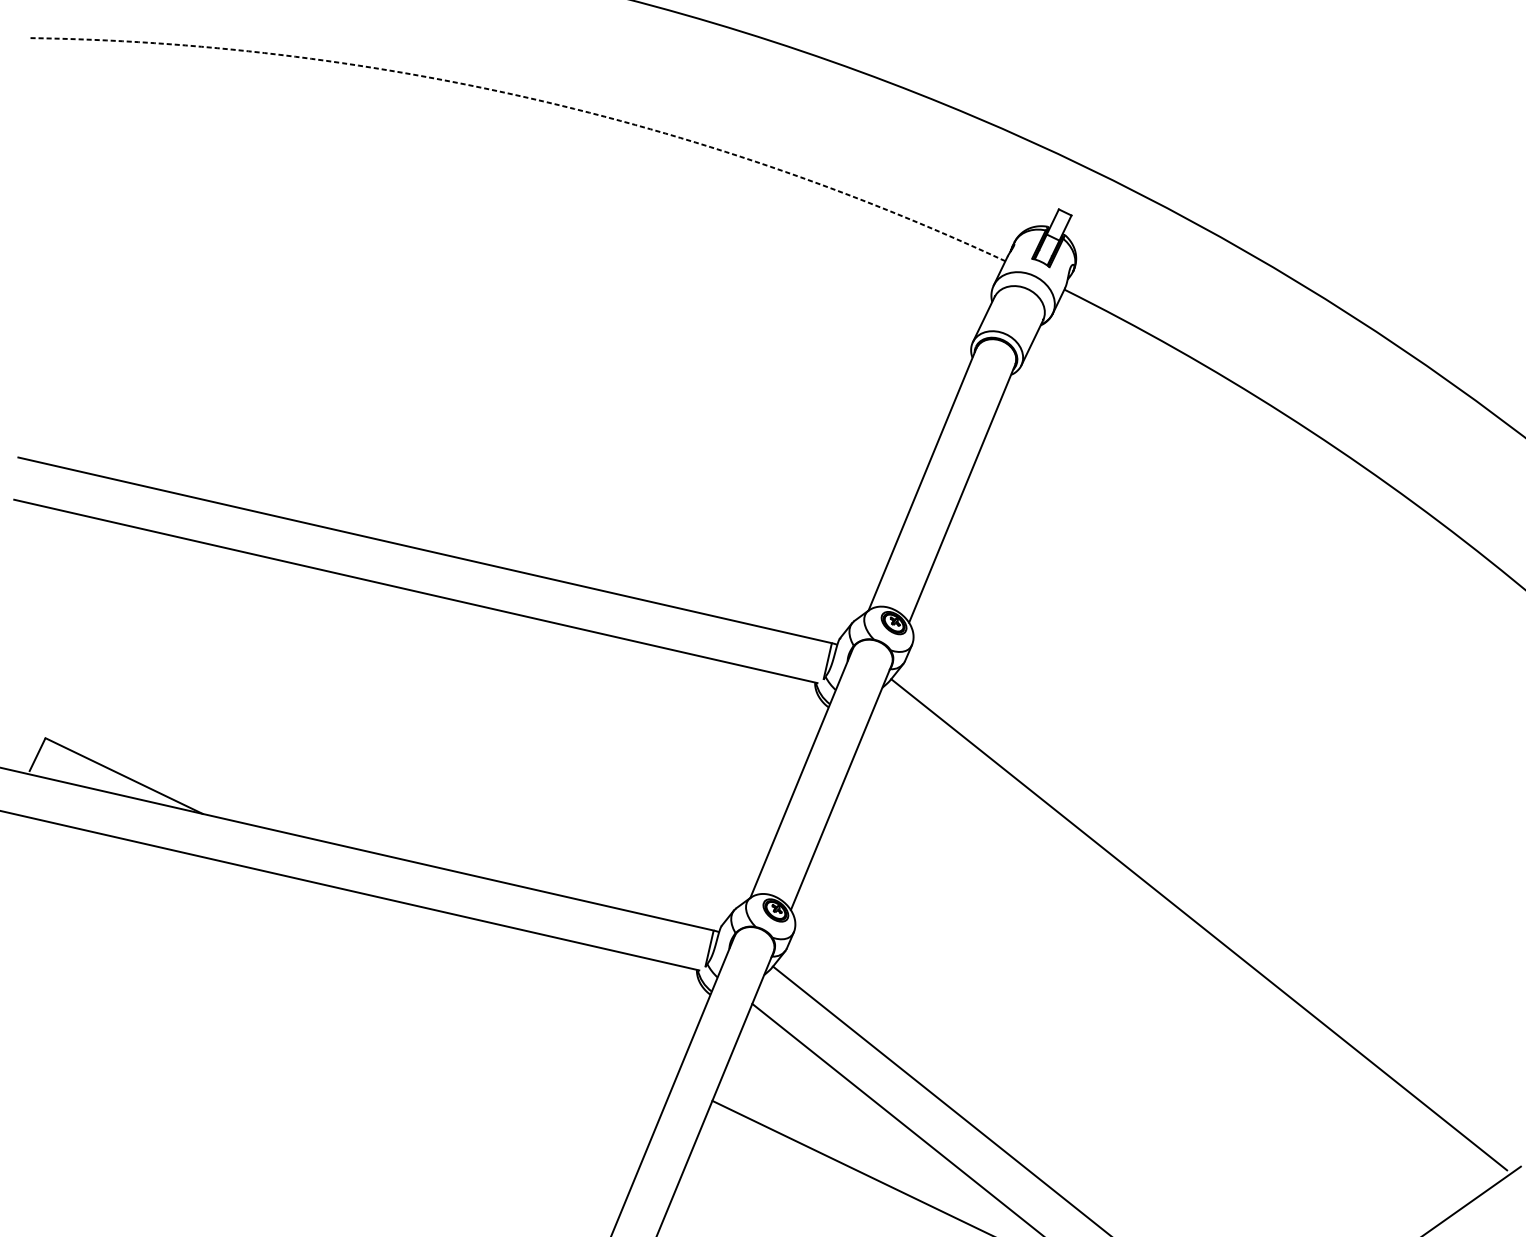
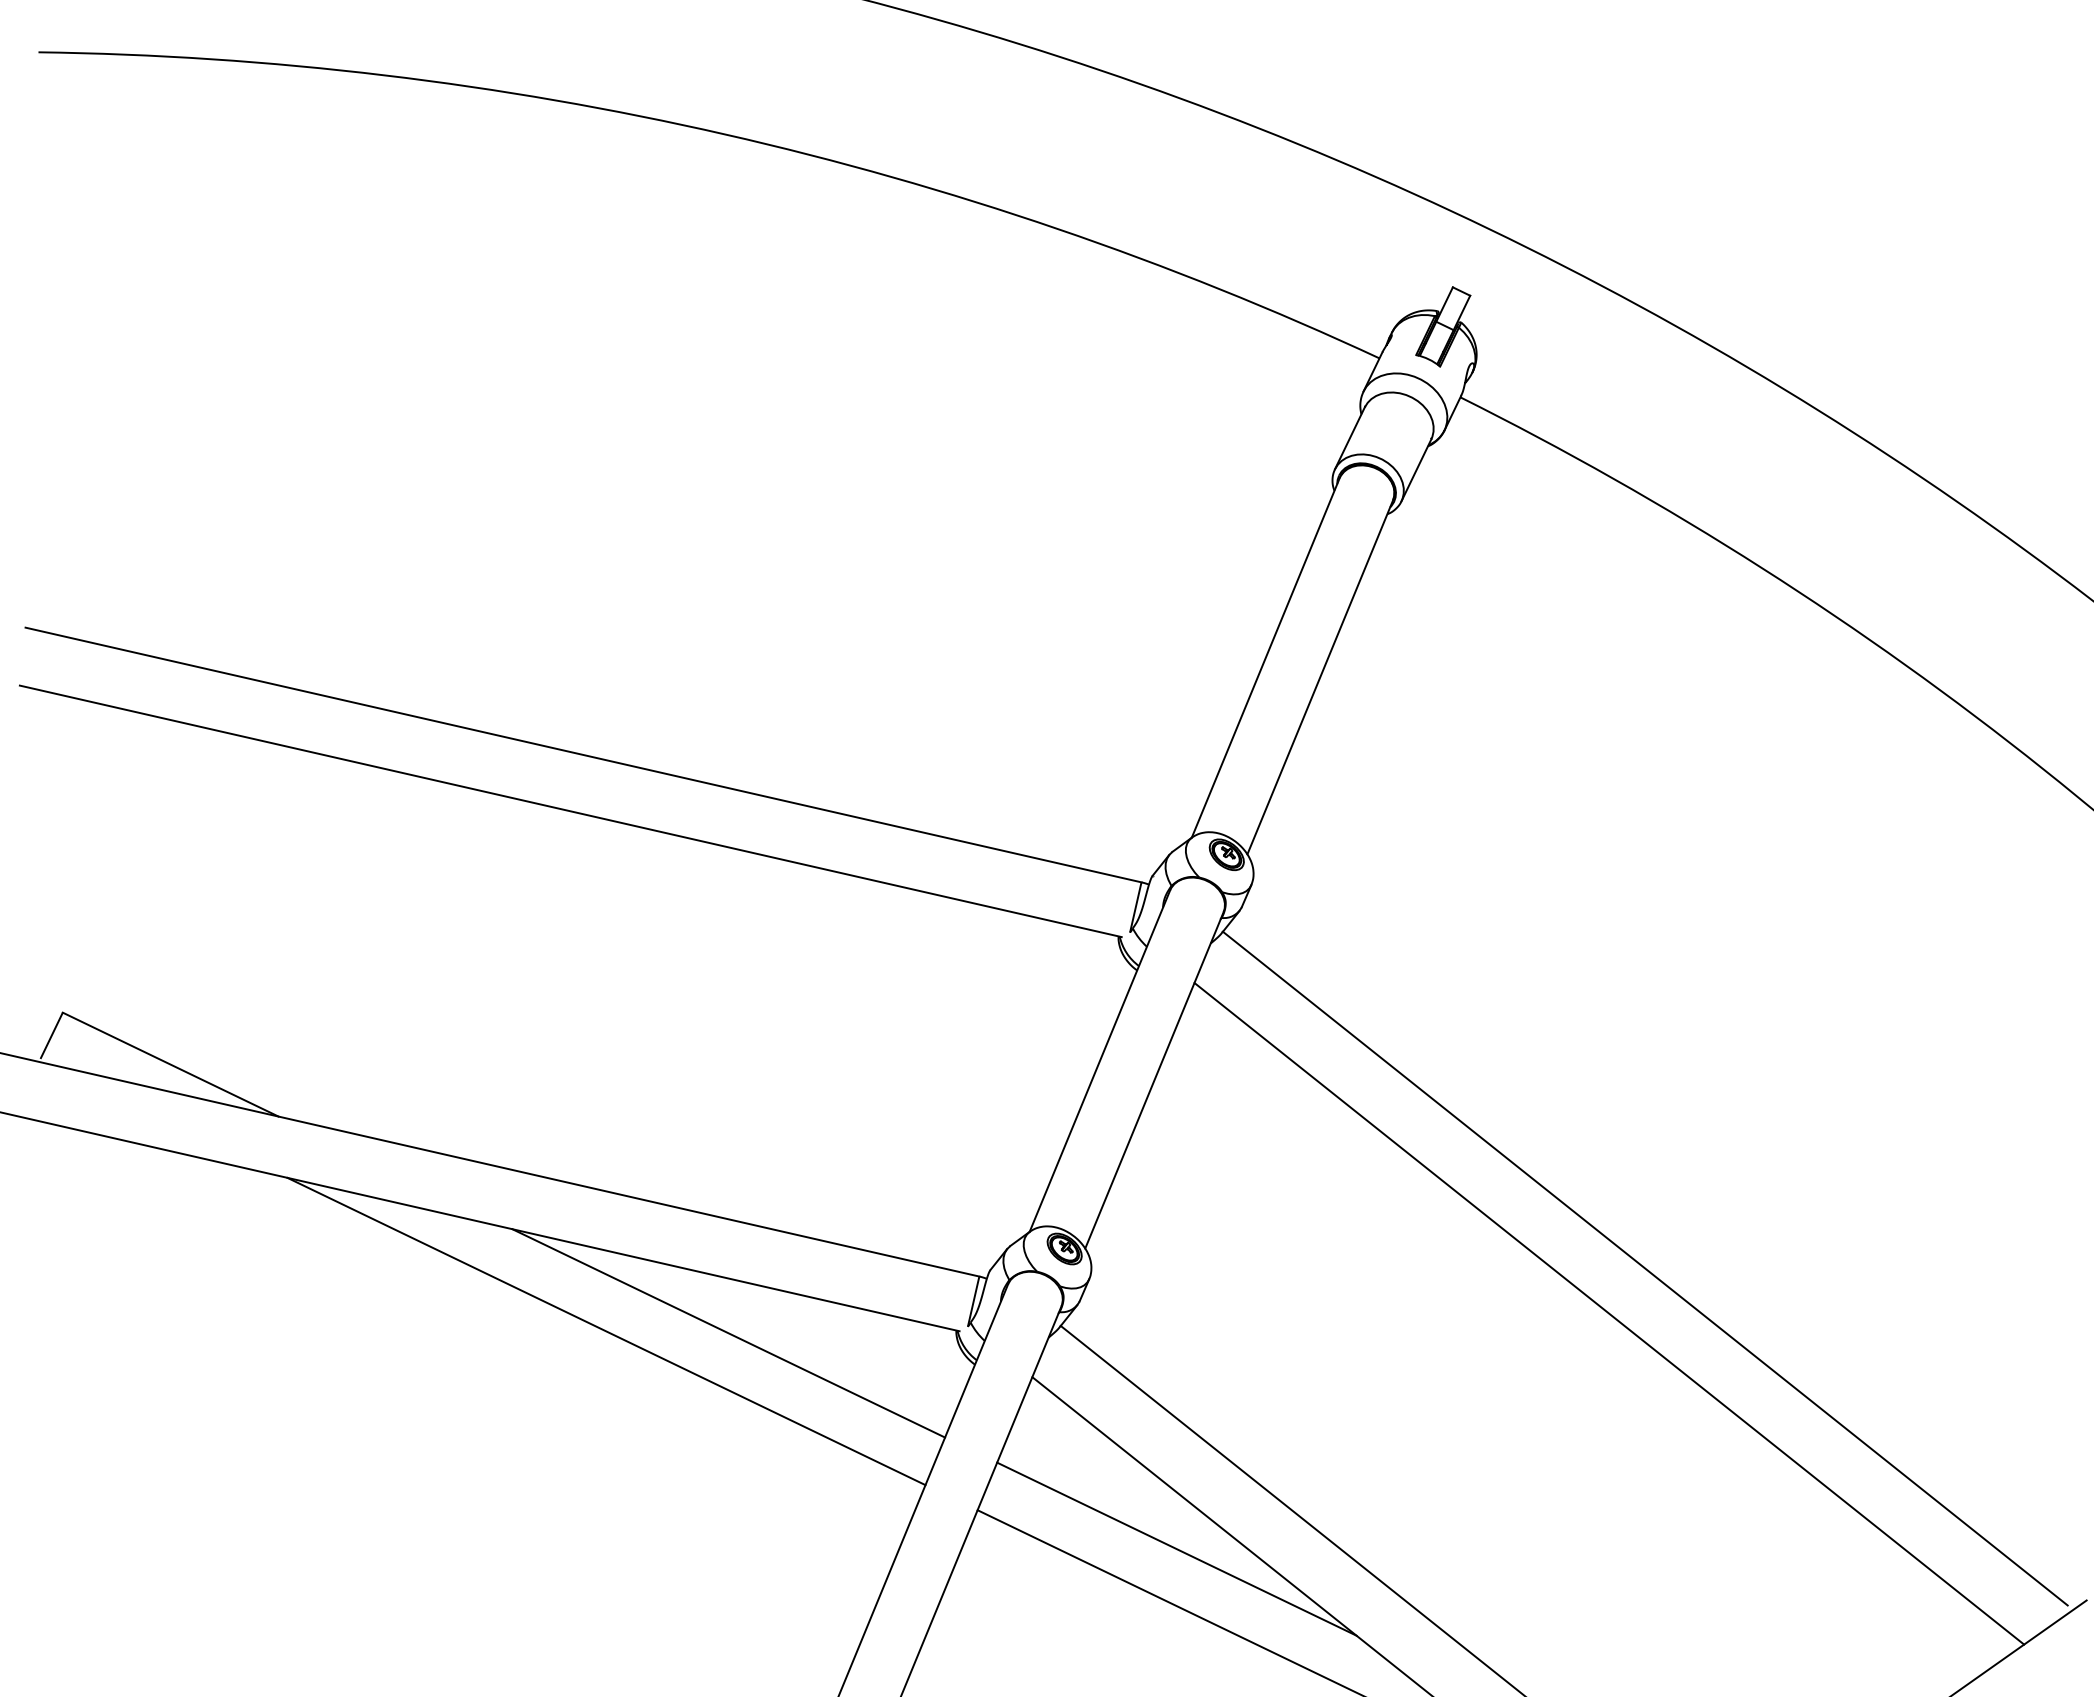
arc: (528, 97) -> (725, 134), dashed -> solid
line: (1173, 957) -> (1609, 1313), added
line: (441, 970) -> (606, 1331), added
line: (530, 972) -> (728, 1333), added
line: (857, 1128) -> (1176, 1548), added

